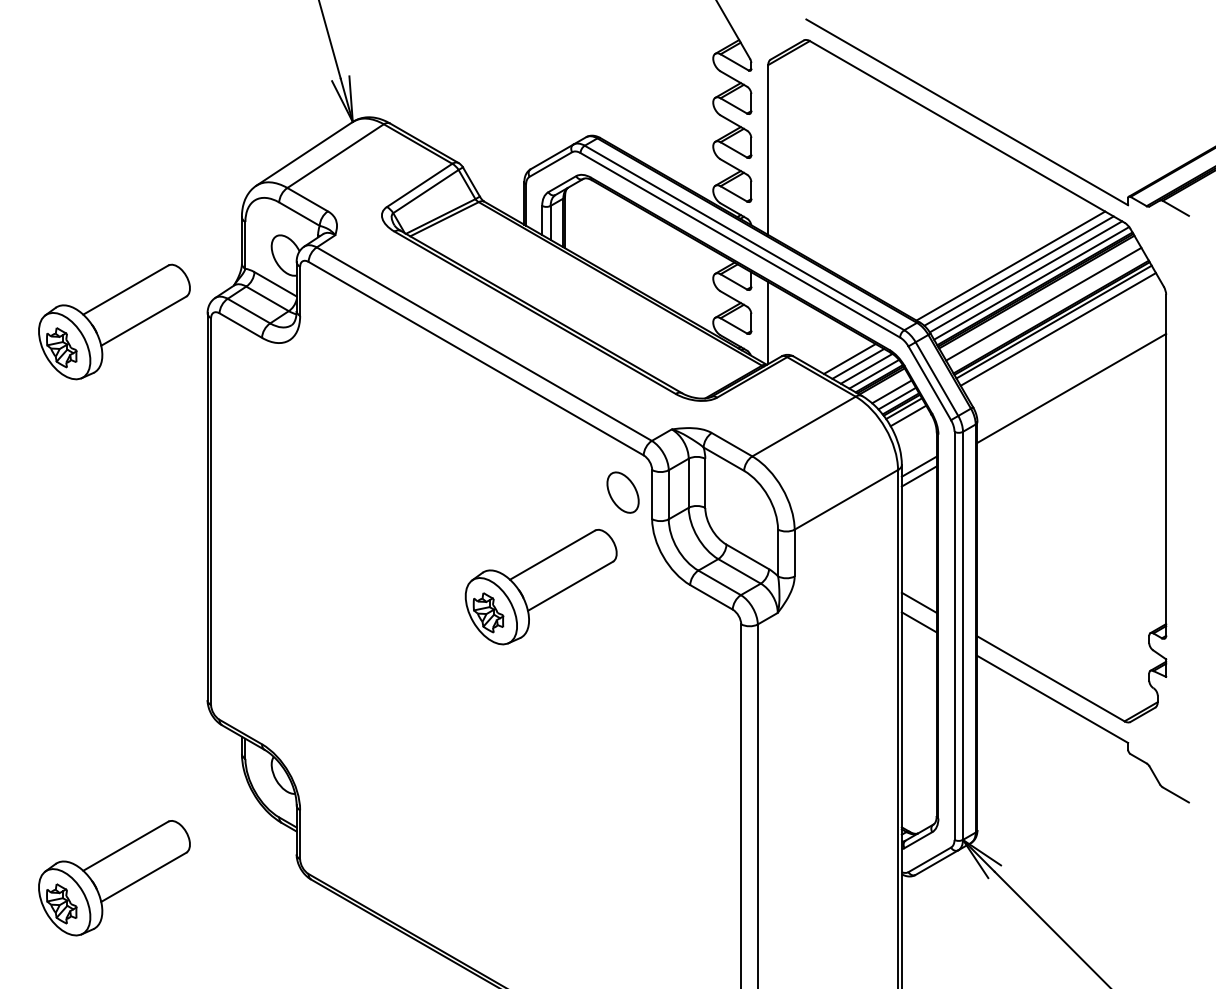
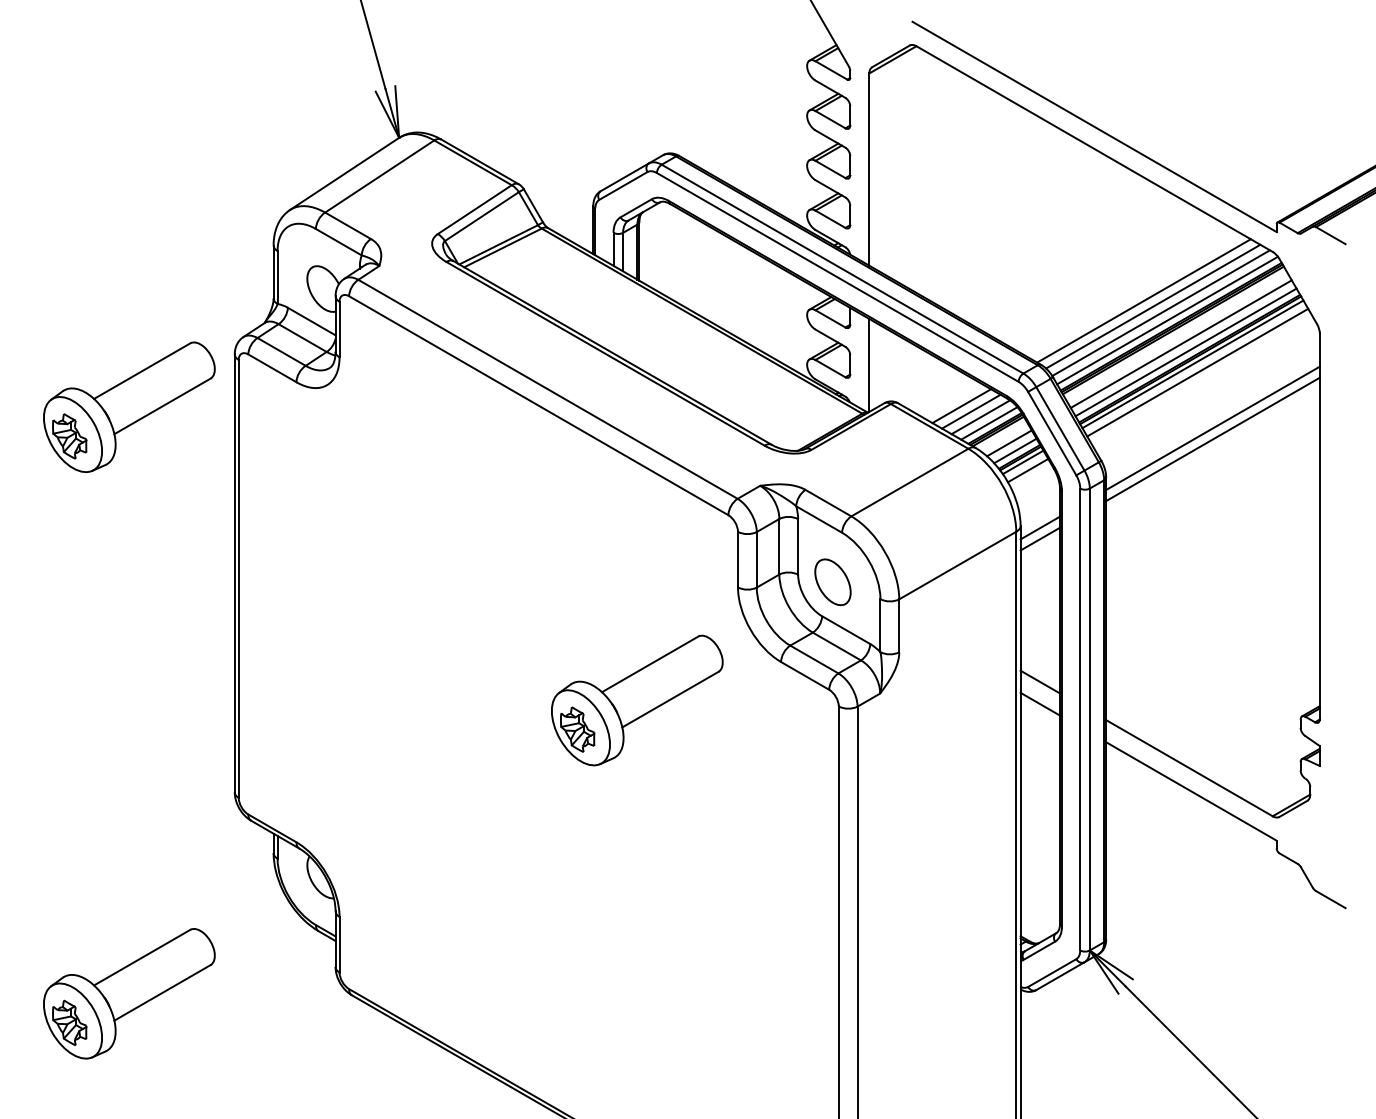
line: (1047, 311) -> (1185, 352), added
part: (114, 321) -> (129, 406), moved
line: (1071, 378) -> (1212, 428), added
part: (622, 492) -> (832, 582), moved
part: (540, 587) -> (636, 700), moved

